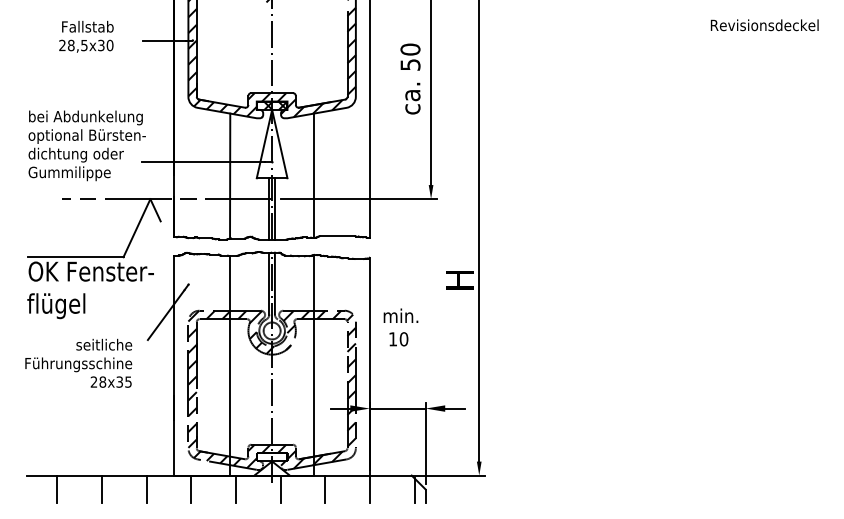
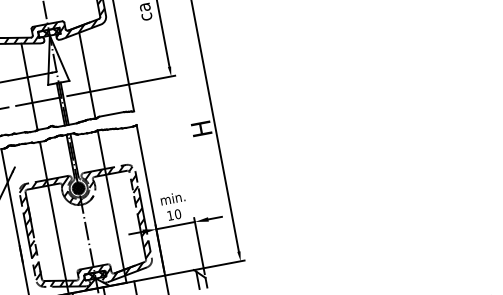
text: (400, 327) -> (174, 206), moved
hatch: (271, 330) -> (78, 188), added
hatch: (271, 457) -> (94, 275), added

